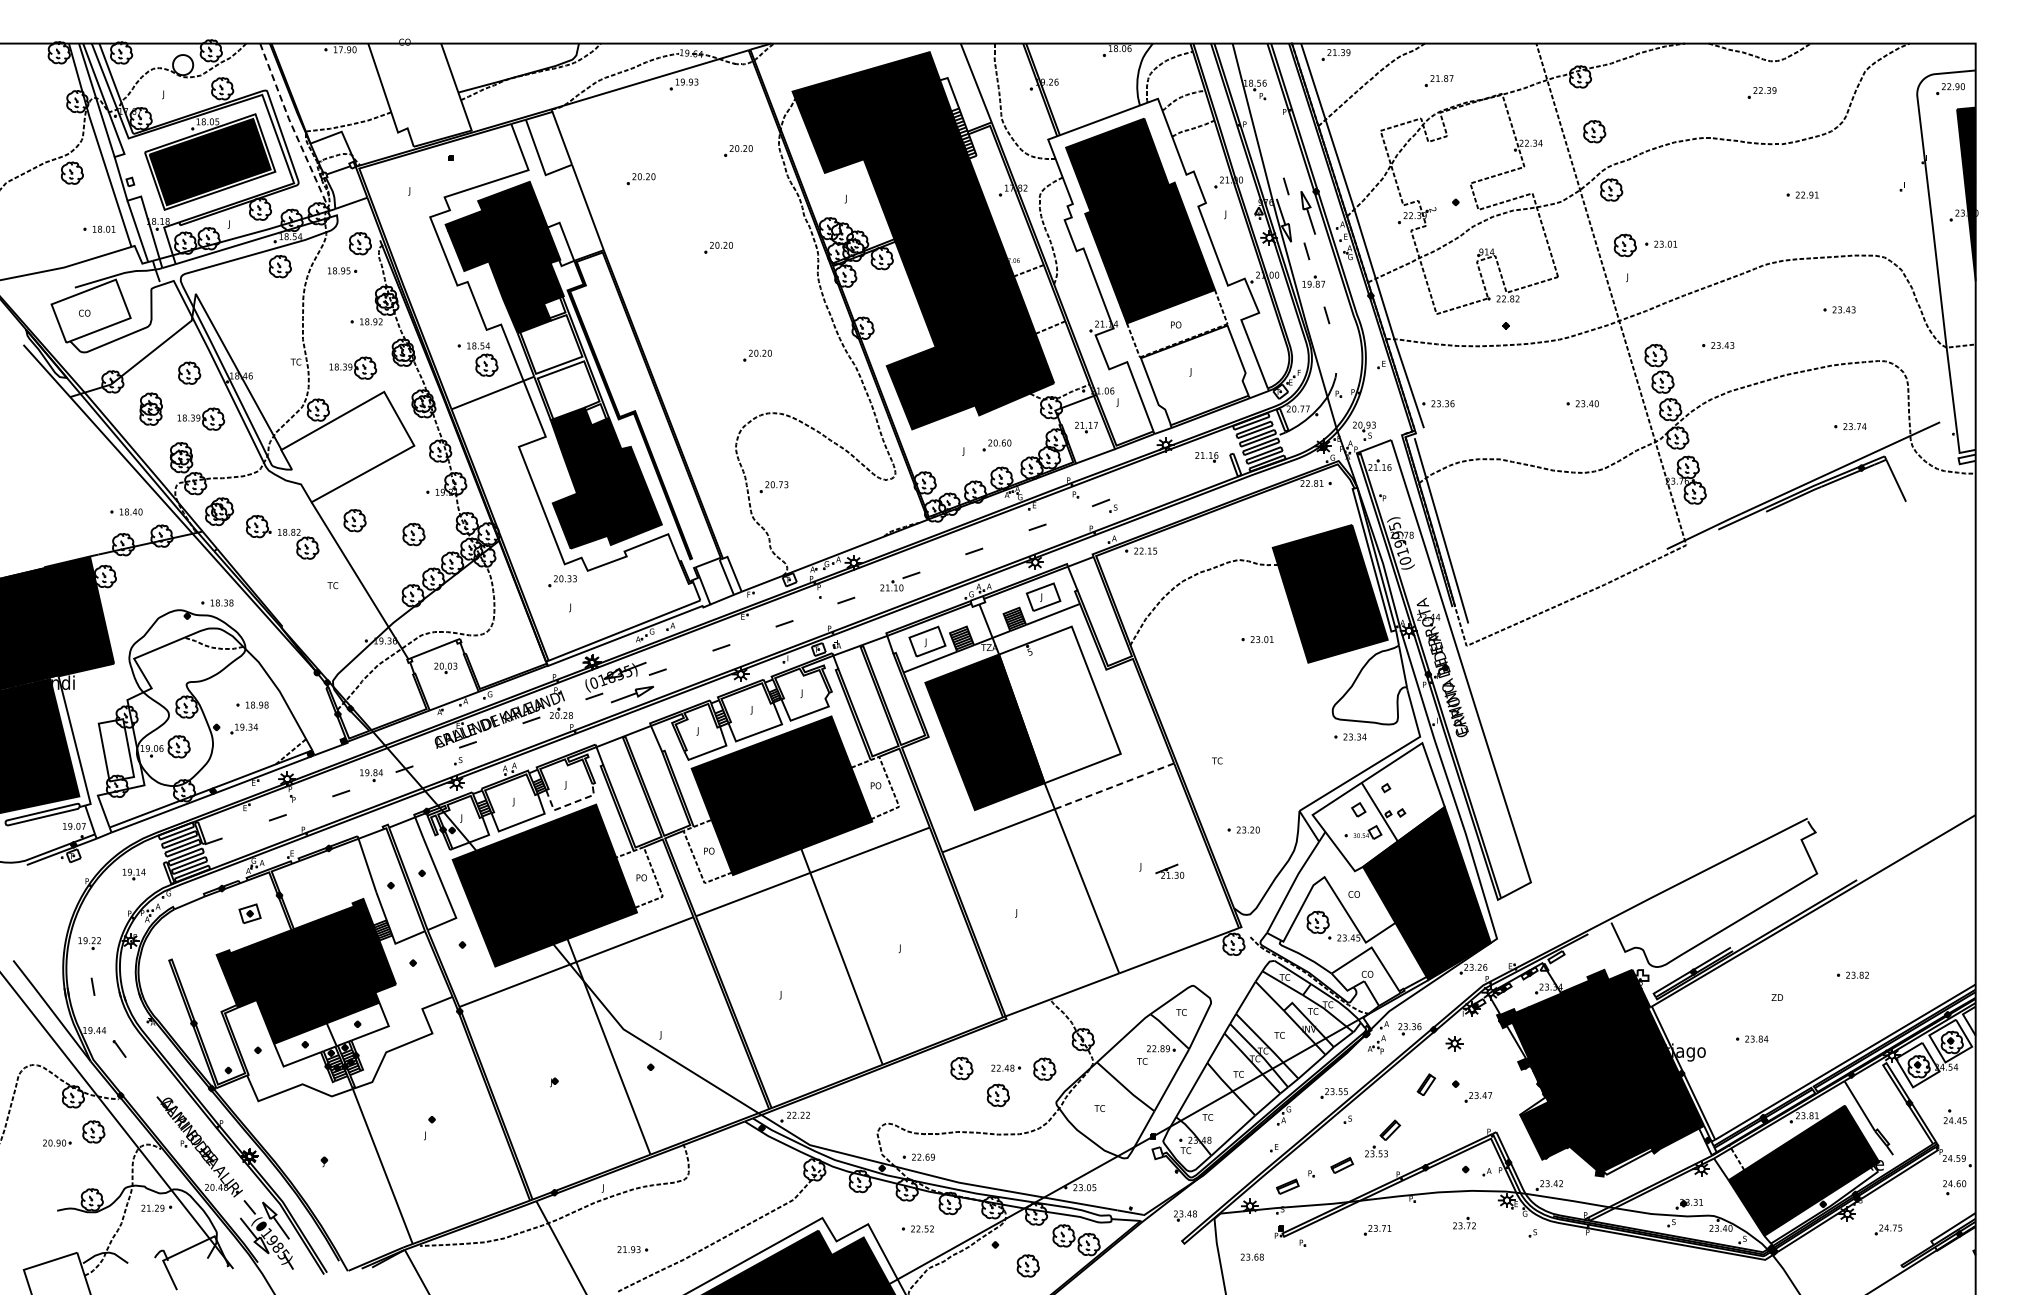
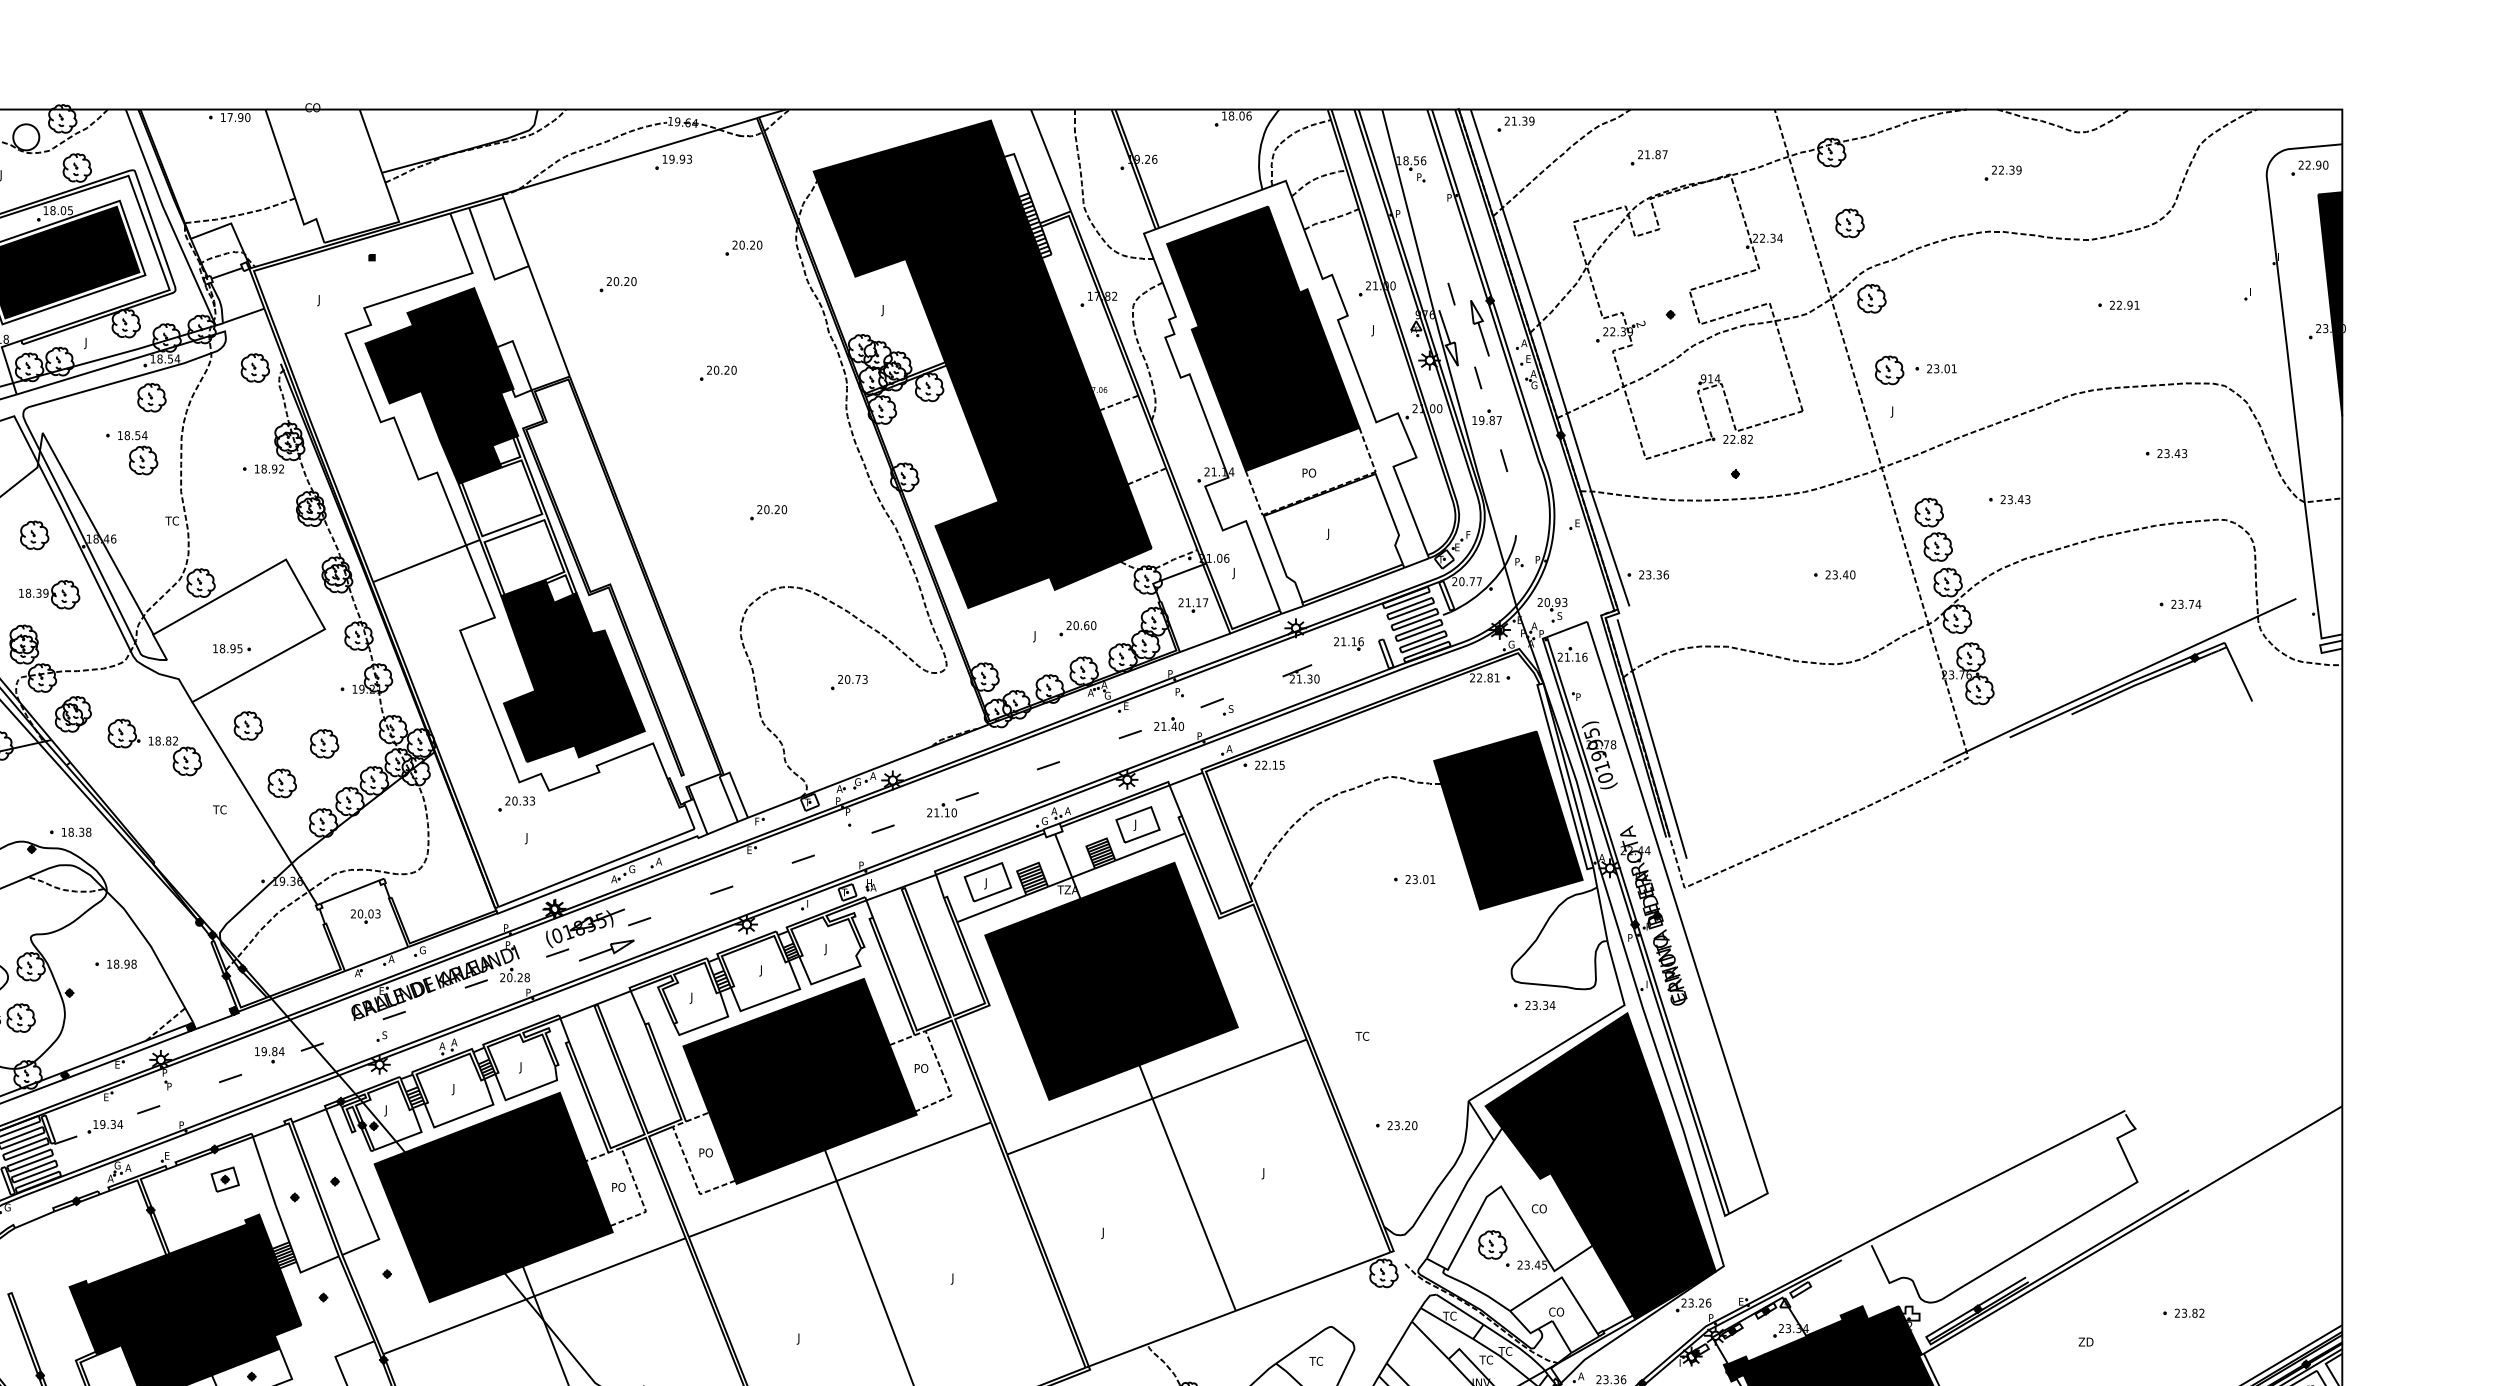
part: (1761, 92) -> (2002, 172), moved
line: (292, 127) -> (167, 217), dashed -> solid
part: (342, 270) -> (232, 648), moved
part: (477, 359) -> (131, 453), moved
part: (353, 367) -> (246, 528), removed
part: (773, 487) -> (848, 683), moved
part: (1067, 518) -> (1168, 723), added
part: (380, 564) -> (281, 782), added
fill: (1059, 704) -> (1158, 963), added
part: (244, 728) -> (105, 1126), moved
line: (1114, 786) -> (1229, 1069), dashed -> solid
line: (568, 804) -> (524, 1092), dashed -> solid
fill: (1378, 807) -> (1570, 1096), added
part: (1169, 870) -> (1300, 672), moved
part: (249, 913) -> (224, 1179), moved

